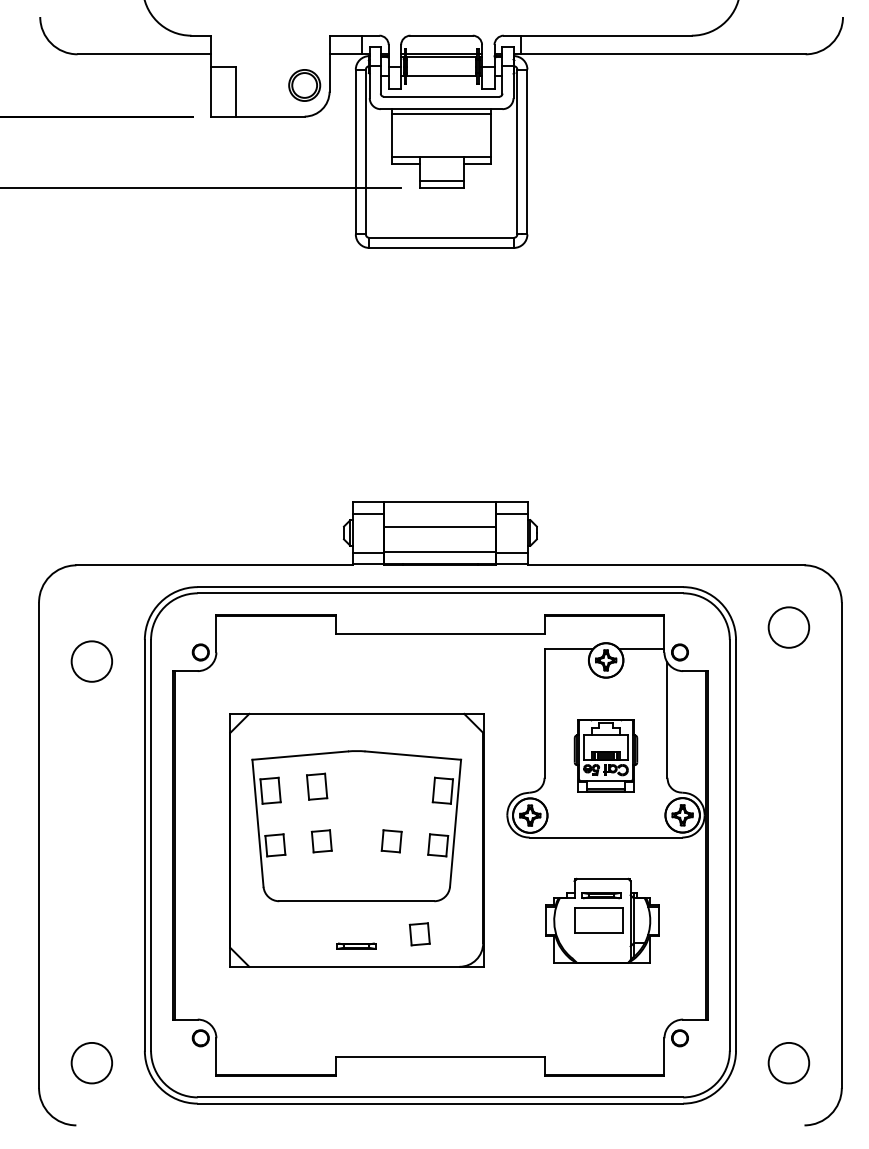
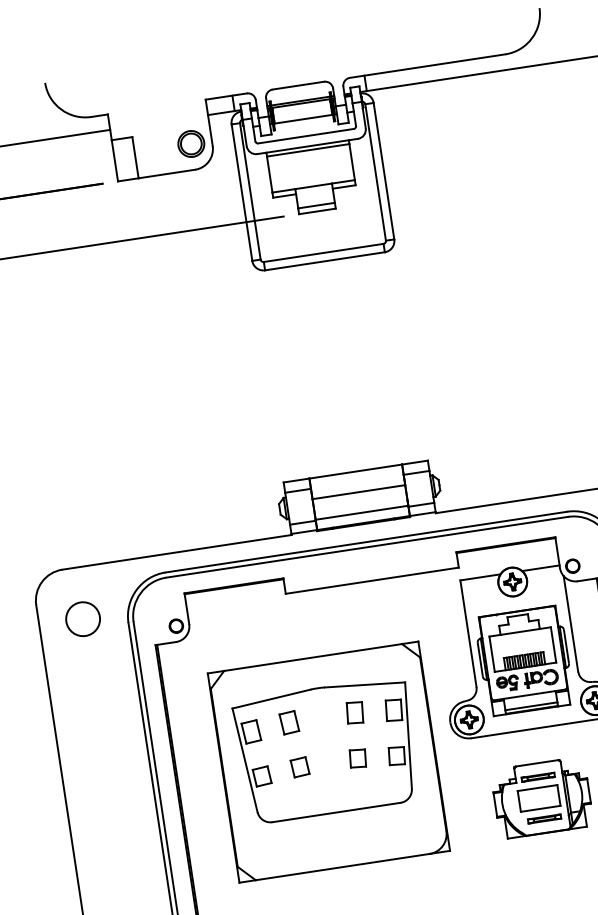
circle: (91, 661) -> (82, 619), moved
part: (605, 755) -> (524, 660), size x1.67
part: (396, 786) -> (355, 712), added
part: (419, 934) -> (392, 832), removed
part: (356, 945) -> (544, 818), moved

